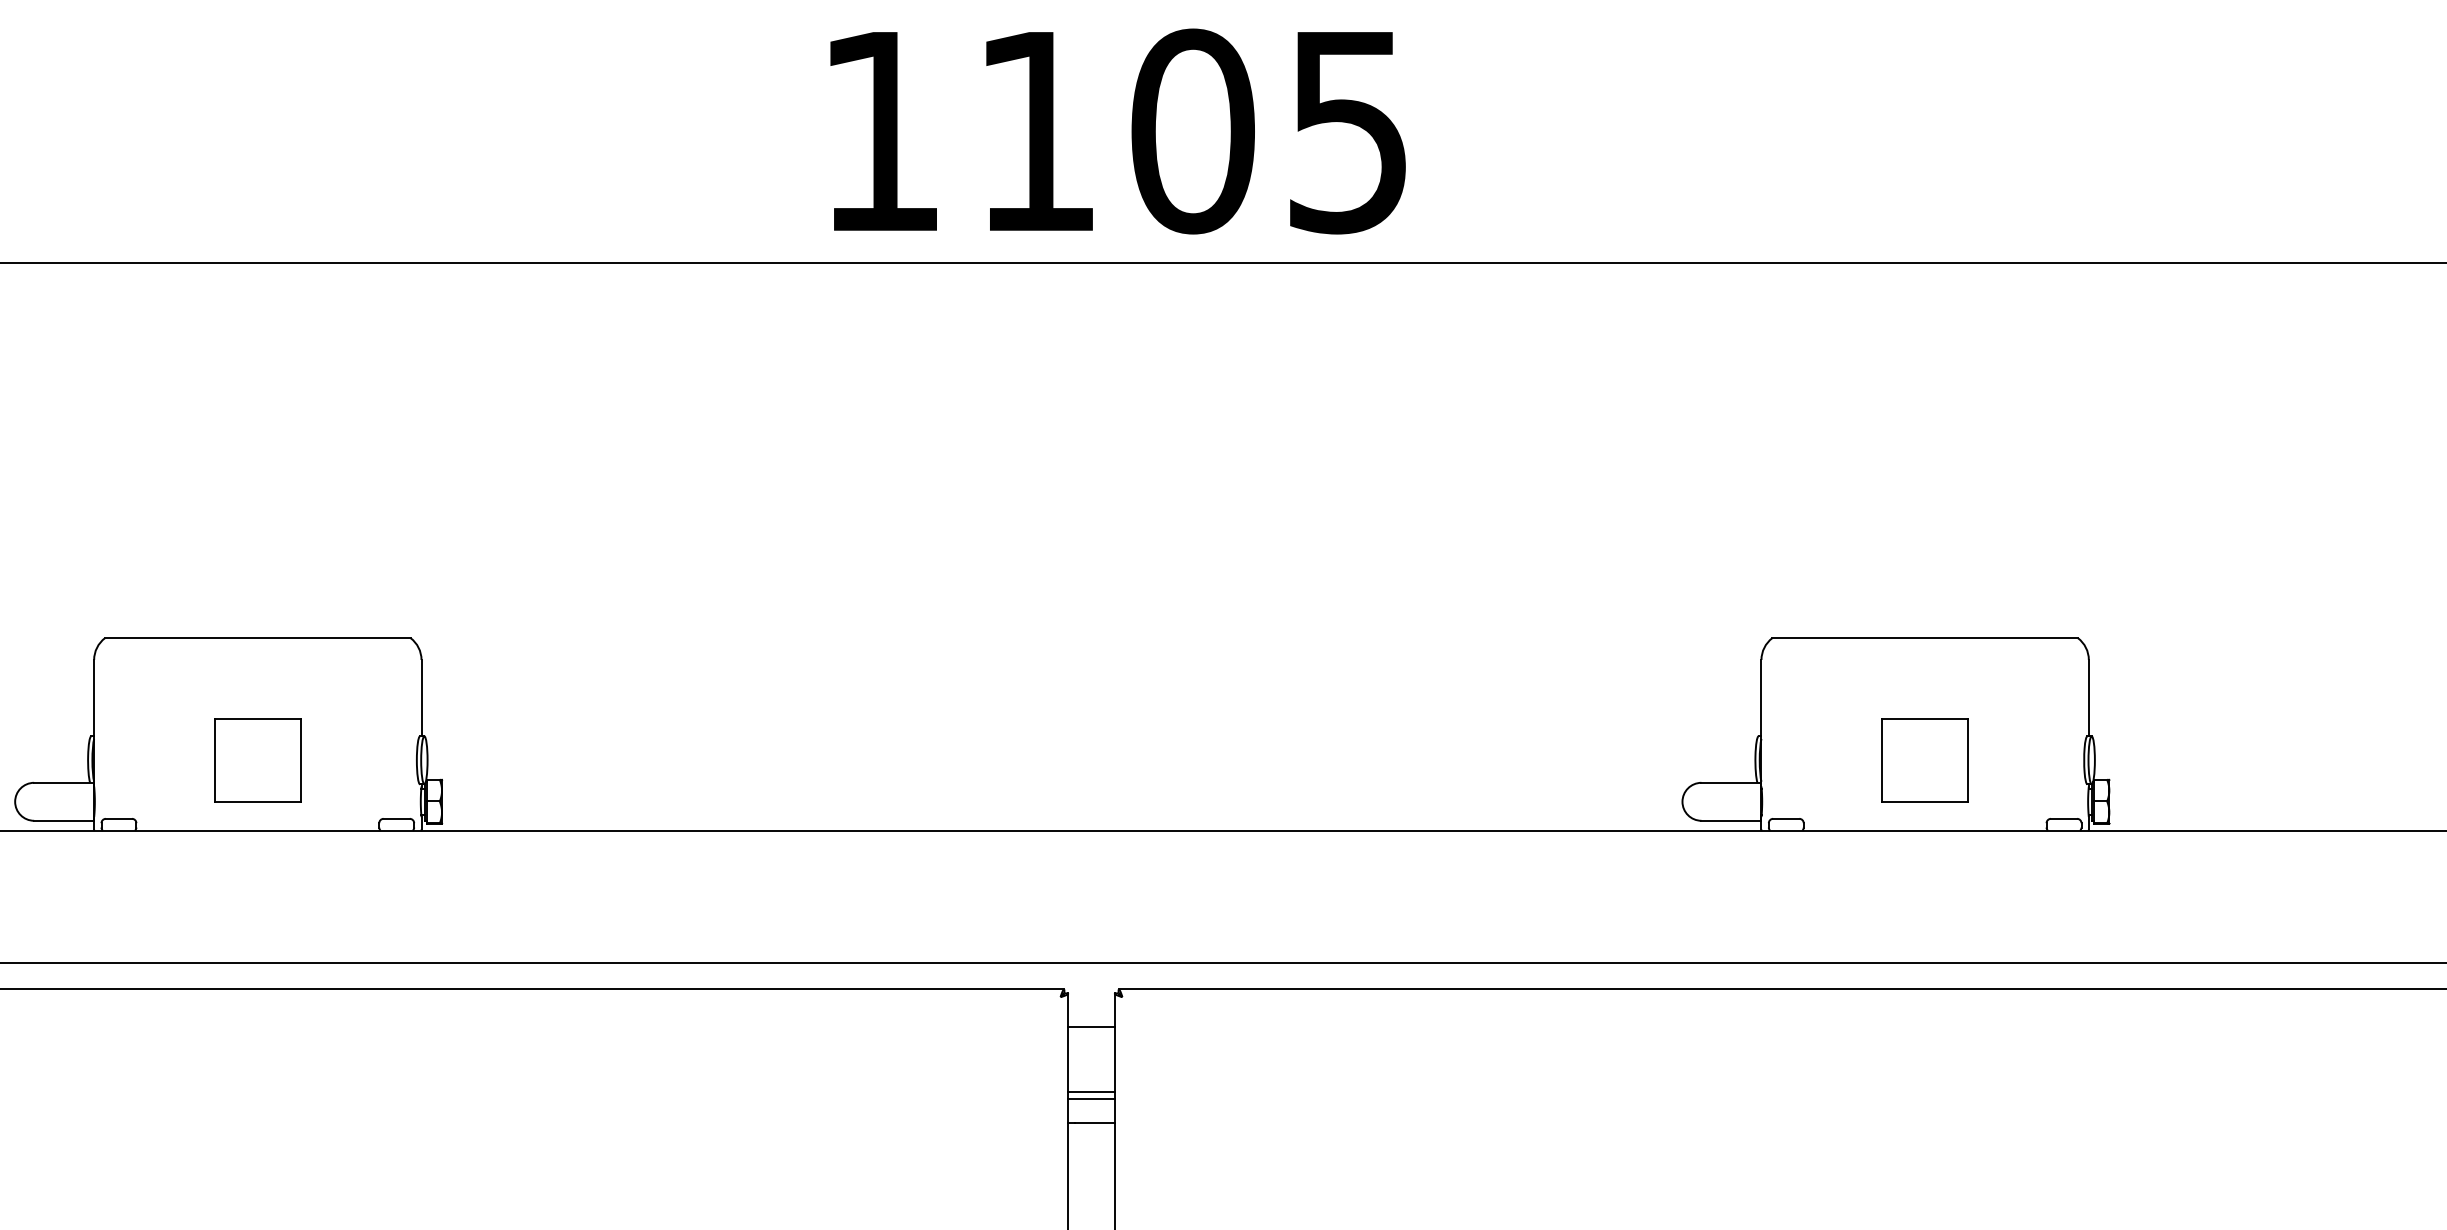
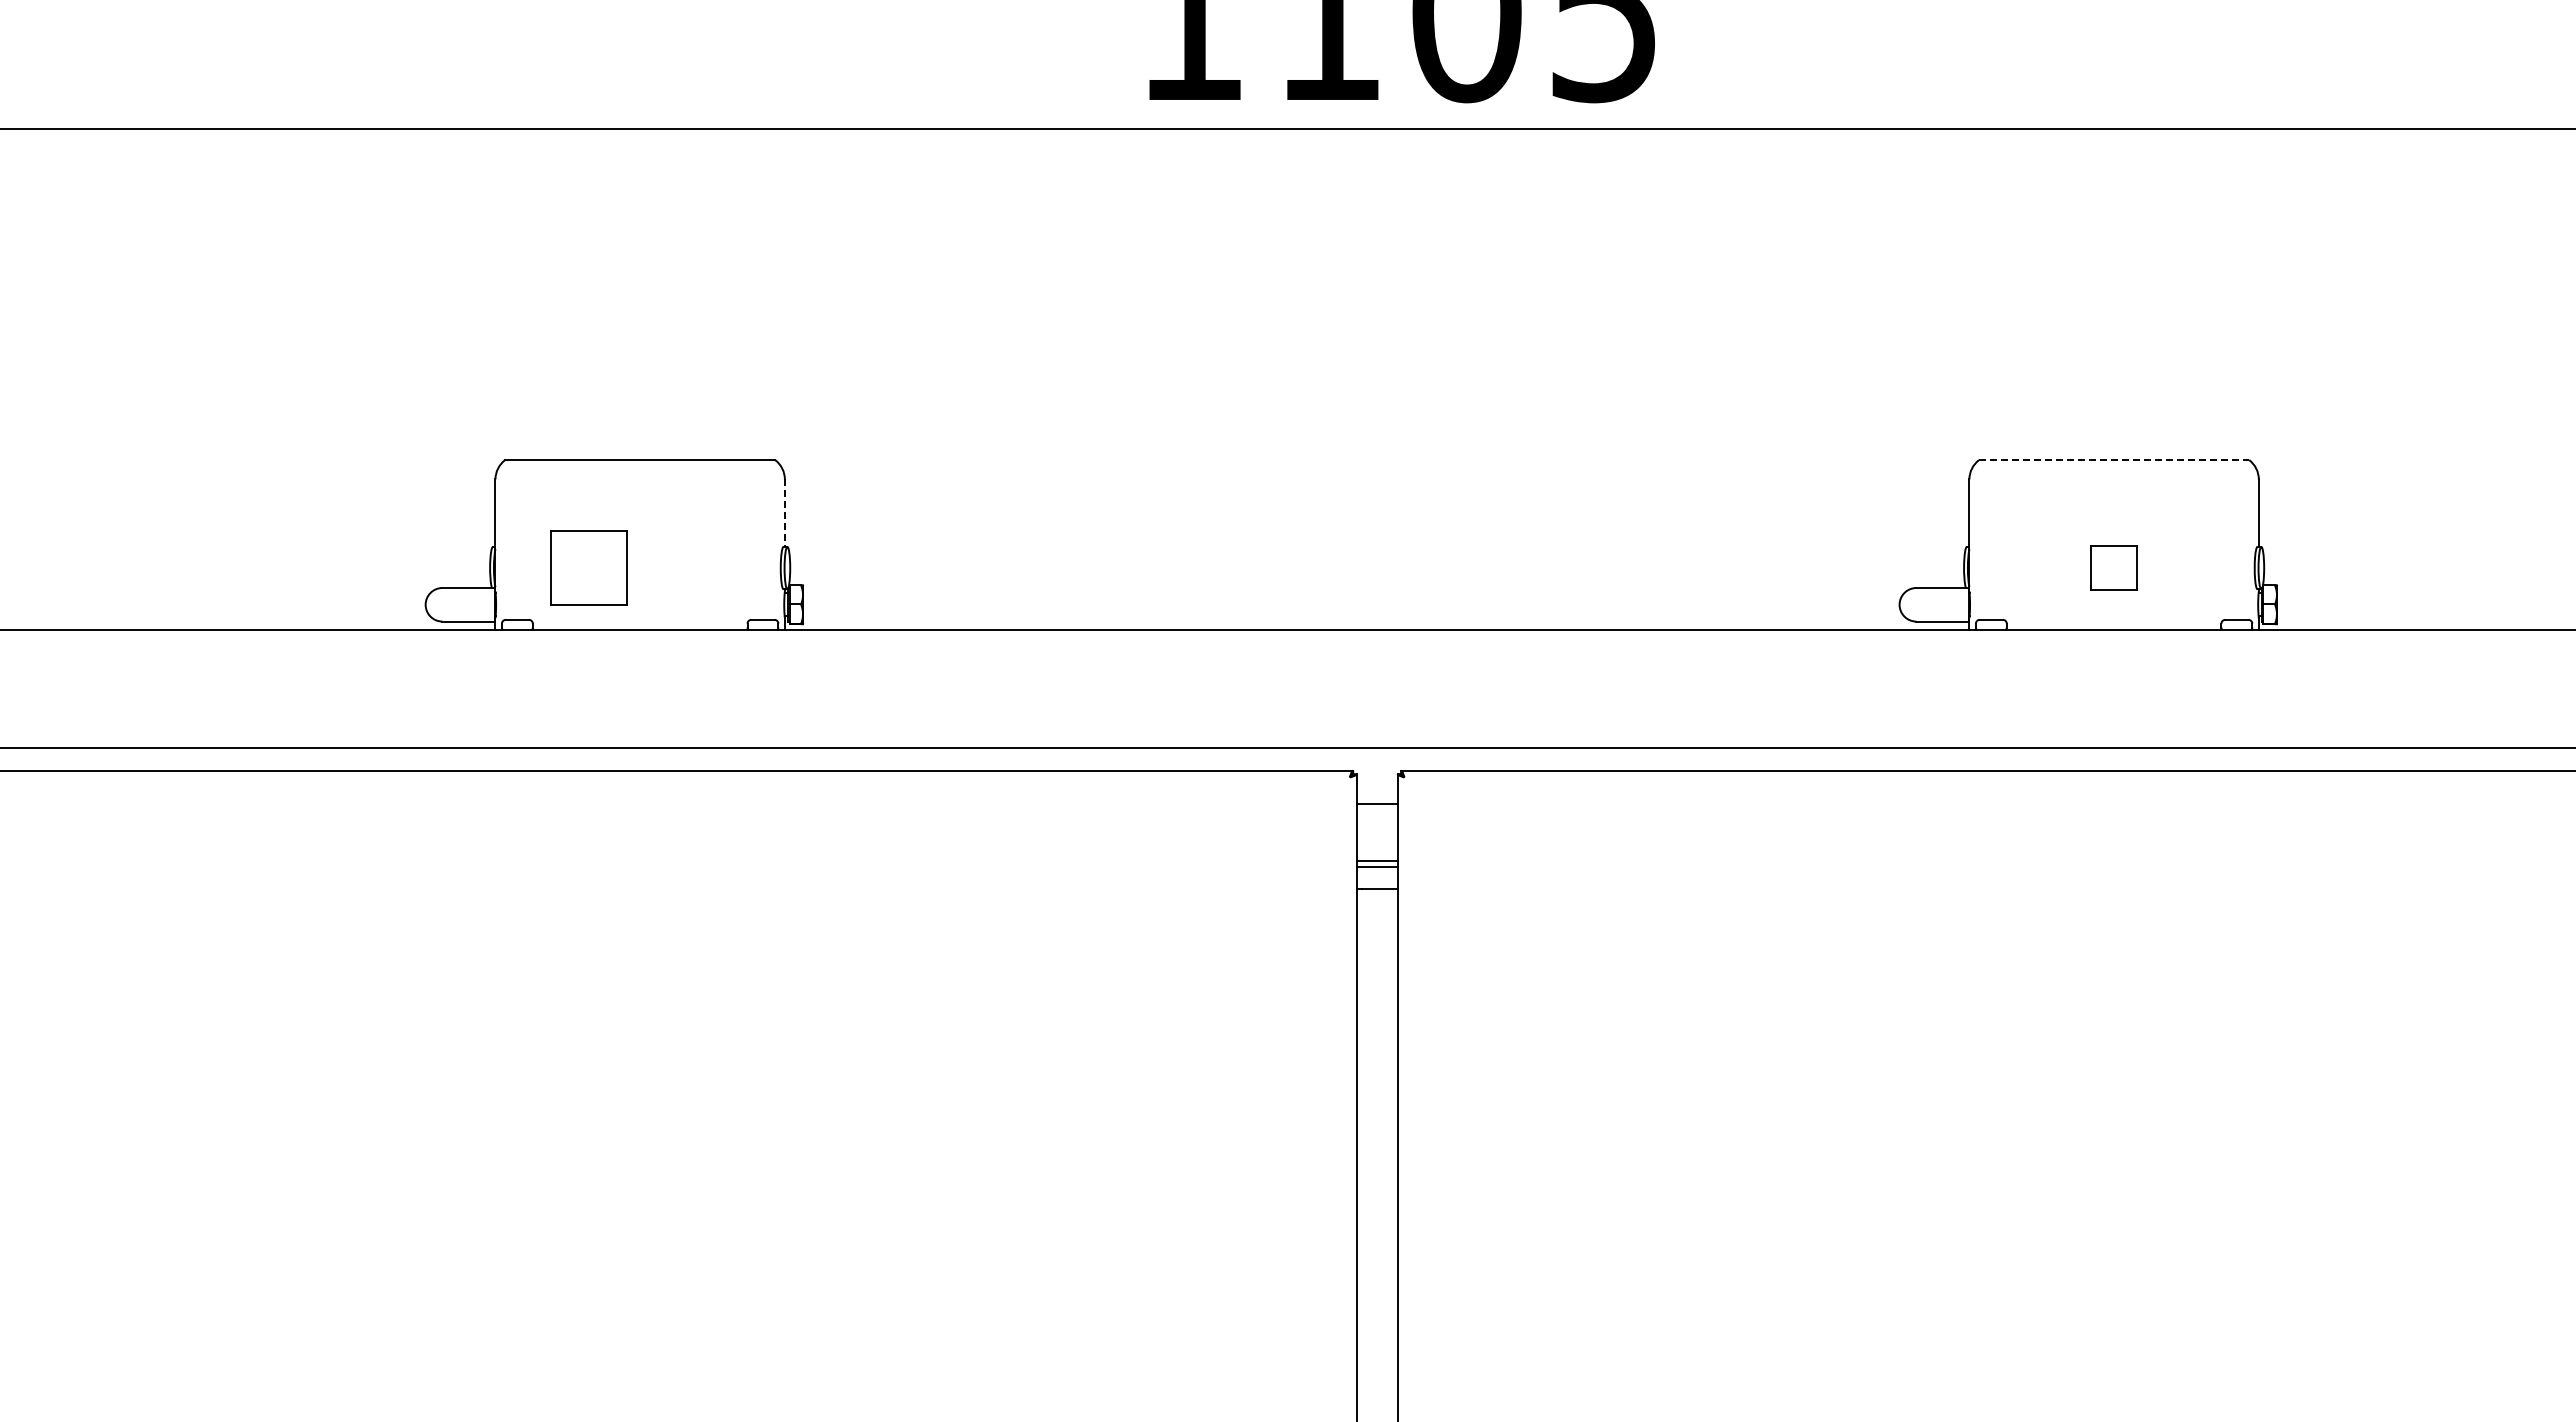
line: (1925, 638) -> (2114, 460), solid -> dashed
line: (421, 698) -> (784, 513), solid -> dashed
part: (257, 759) -> (588, 567), moved
part: (1924, 759) -> (2113, 567), size x0.6

